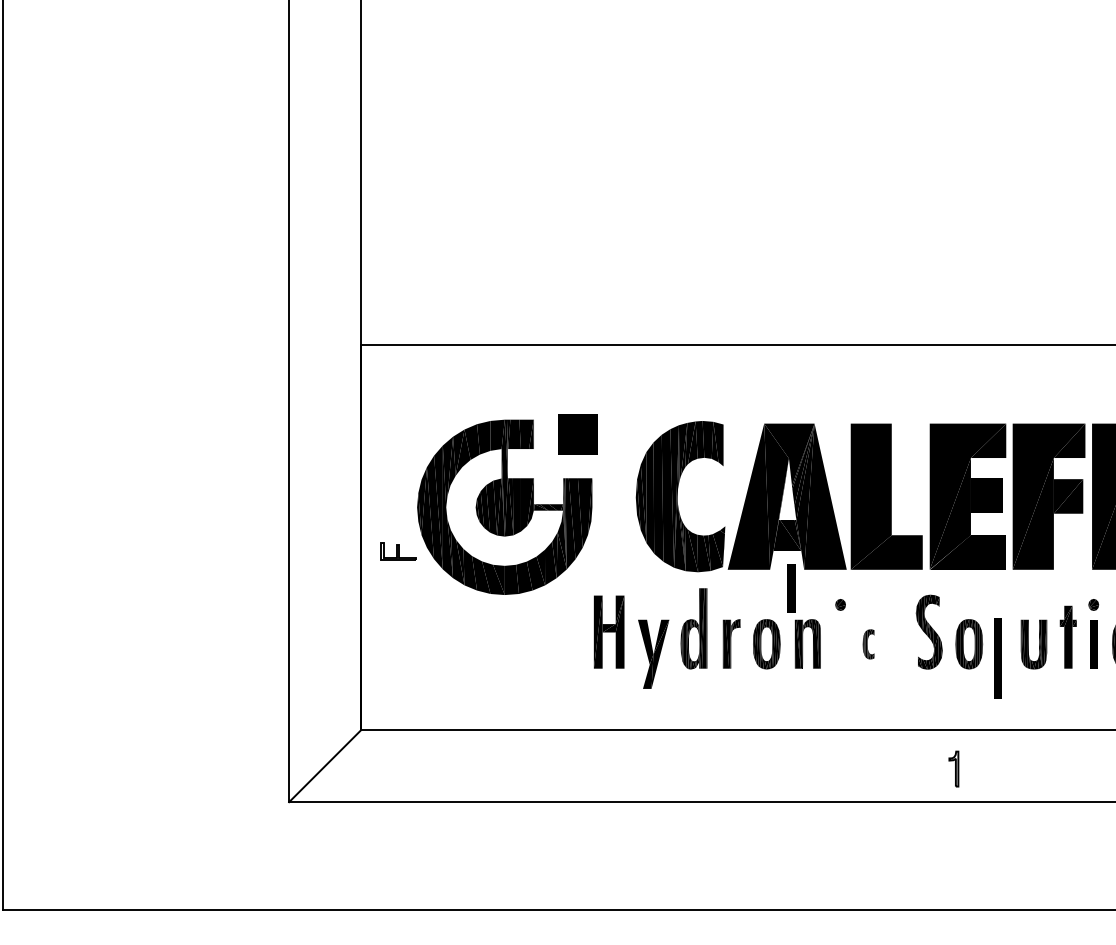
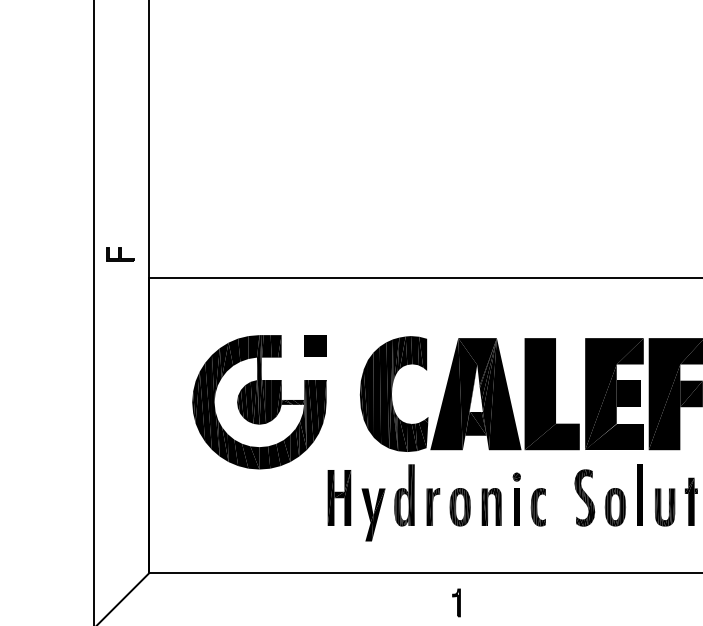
part: (577, 434) -> (315, 346), size x0.71
part: (398, 551) -> (120, 253), moved
part: (791, 588) -> (516, 507), moved
part: (868, 644) -> (538, 507), size x1.67
part: (997, 658) -> (639, 495), moved
part: (953, 768) -> (456, 602), moved

